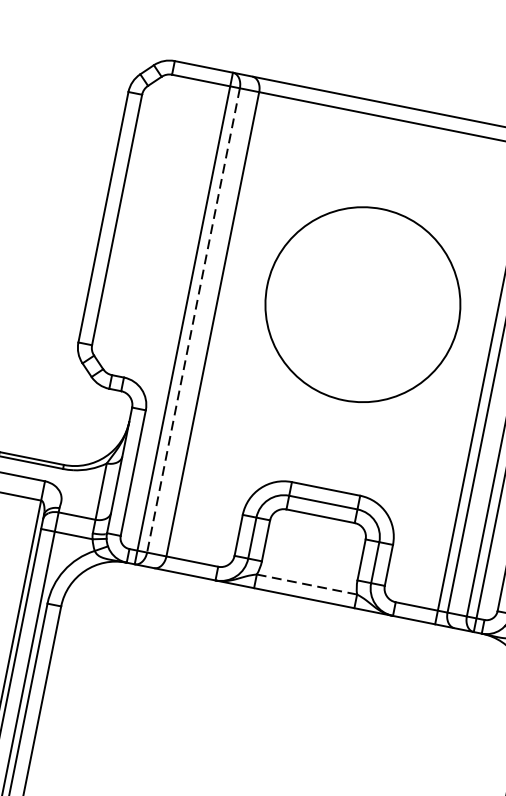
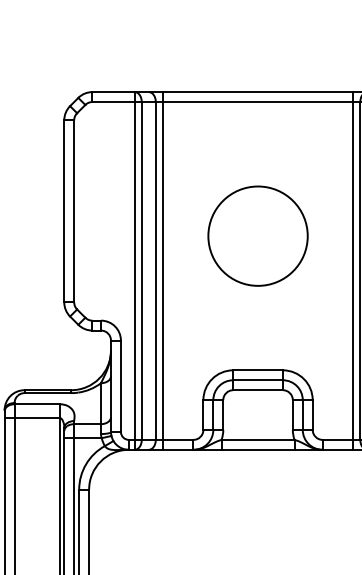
circle: (362, 303) -> (257, 235), size x0.71
line: (193, 319) -> (141, 270), dashed -> solid
line: (222, 325) -> (162, 270), added
line: (306, 583) -> (257, 439), dashed -> solid

